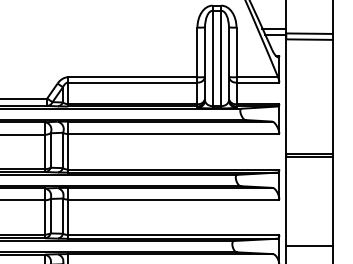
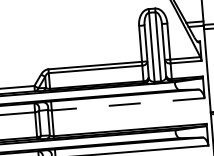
line: (173, 134) -> (127, 104), solid -> dashed

